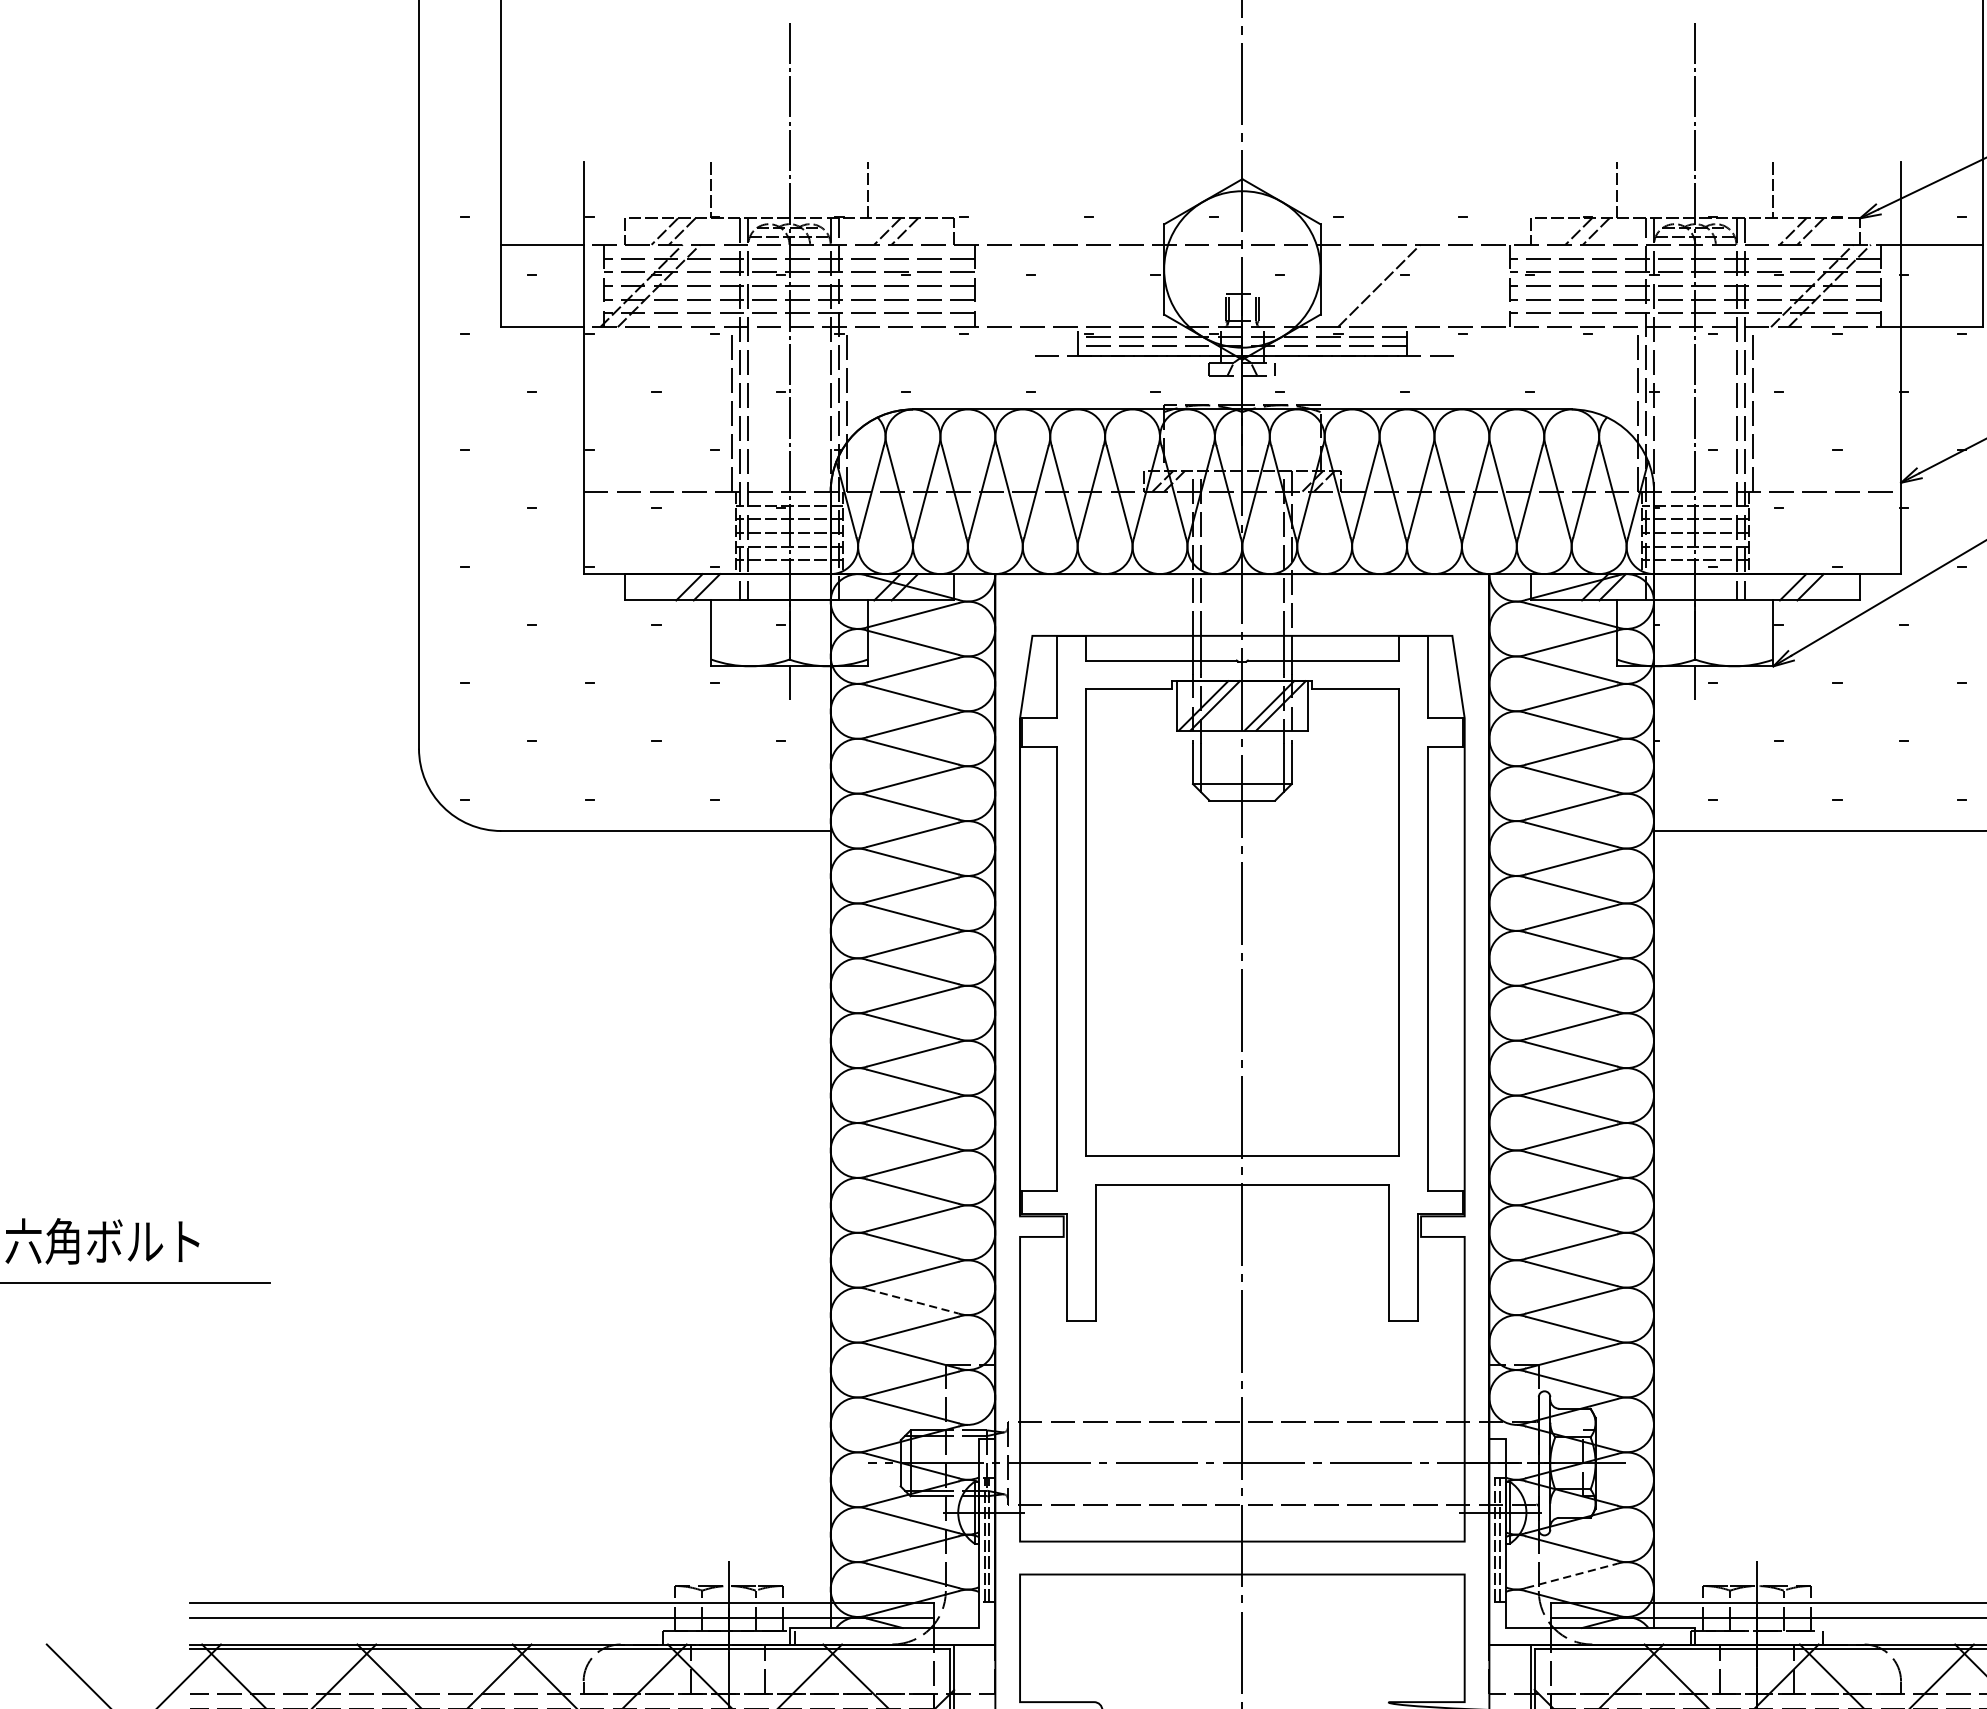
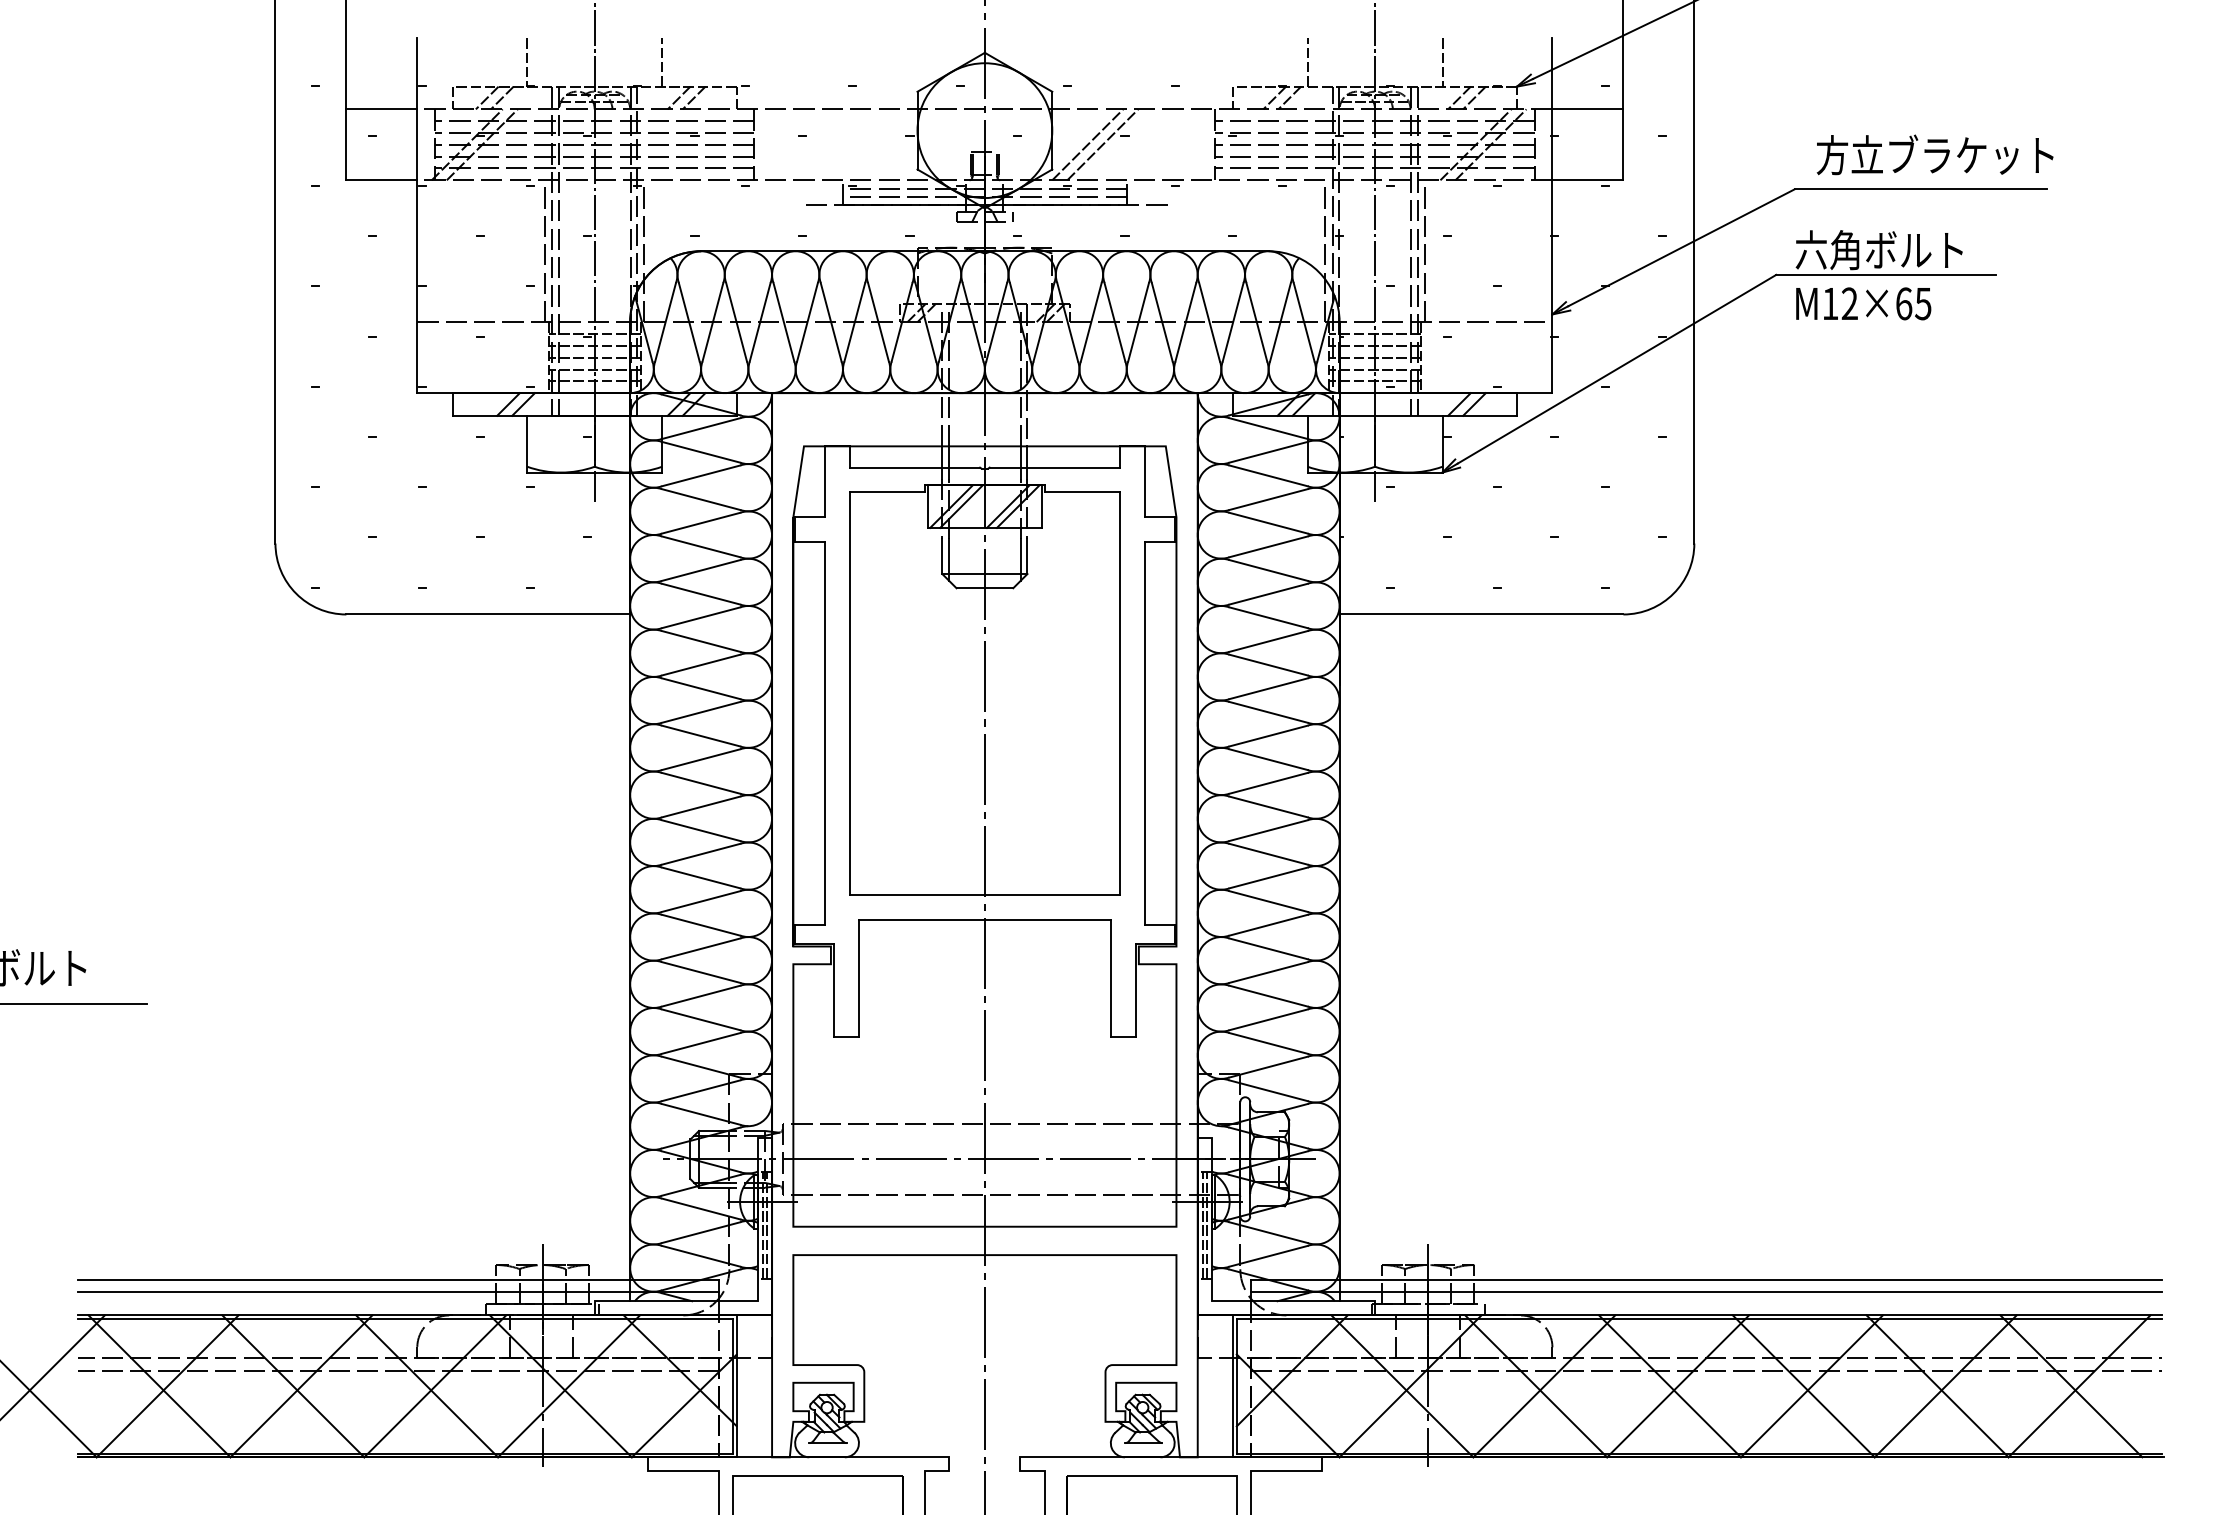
line: (1361, 285) -> (1087, 144), added
line: (913, 1301) -> (701, 1019), dashed -> solid
line: (1571, 1576) -> (1268, 1256), dashed -> solid

